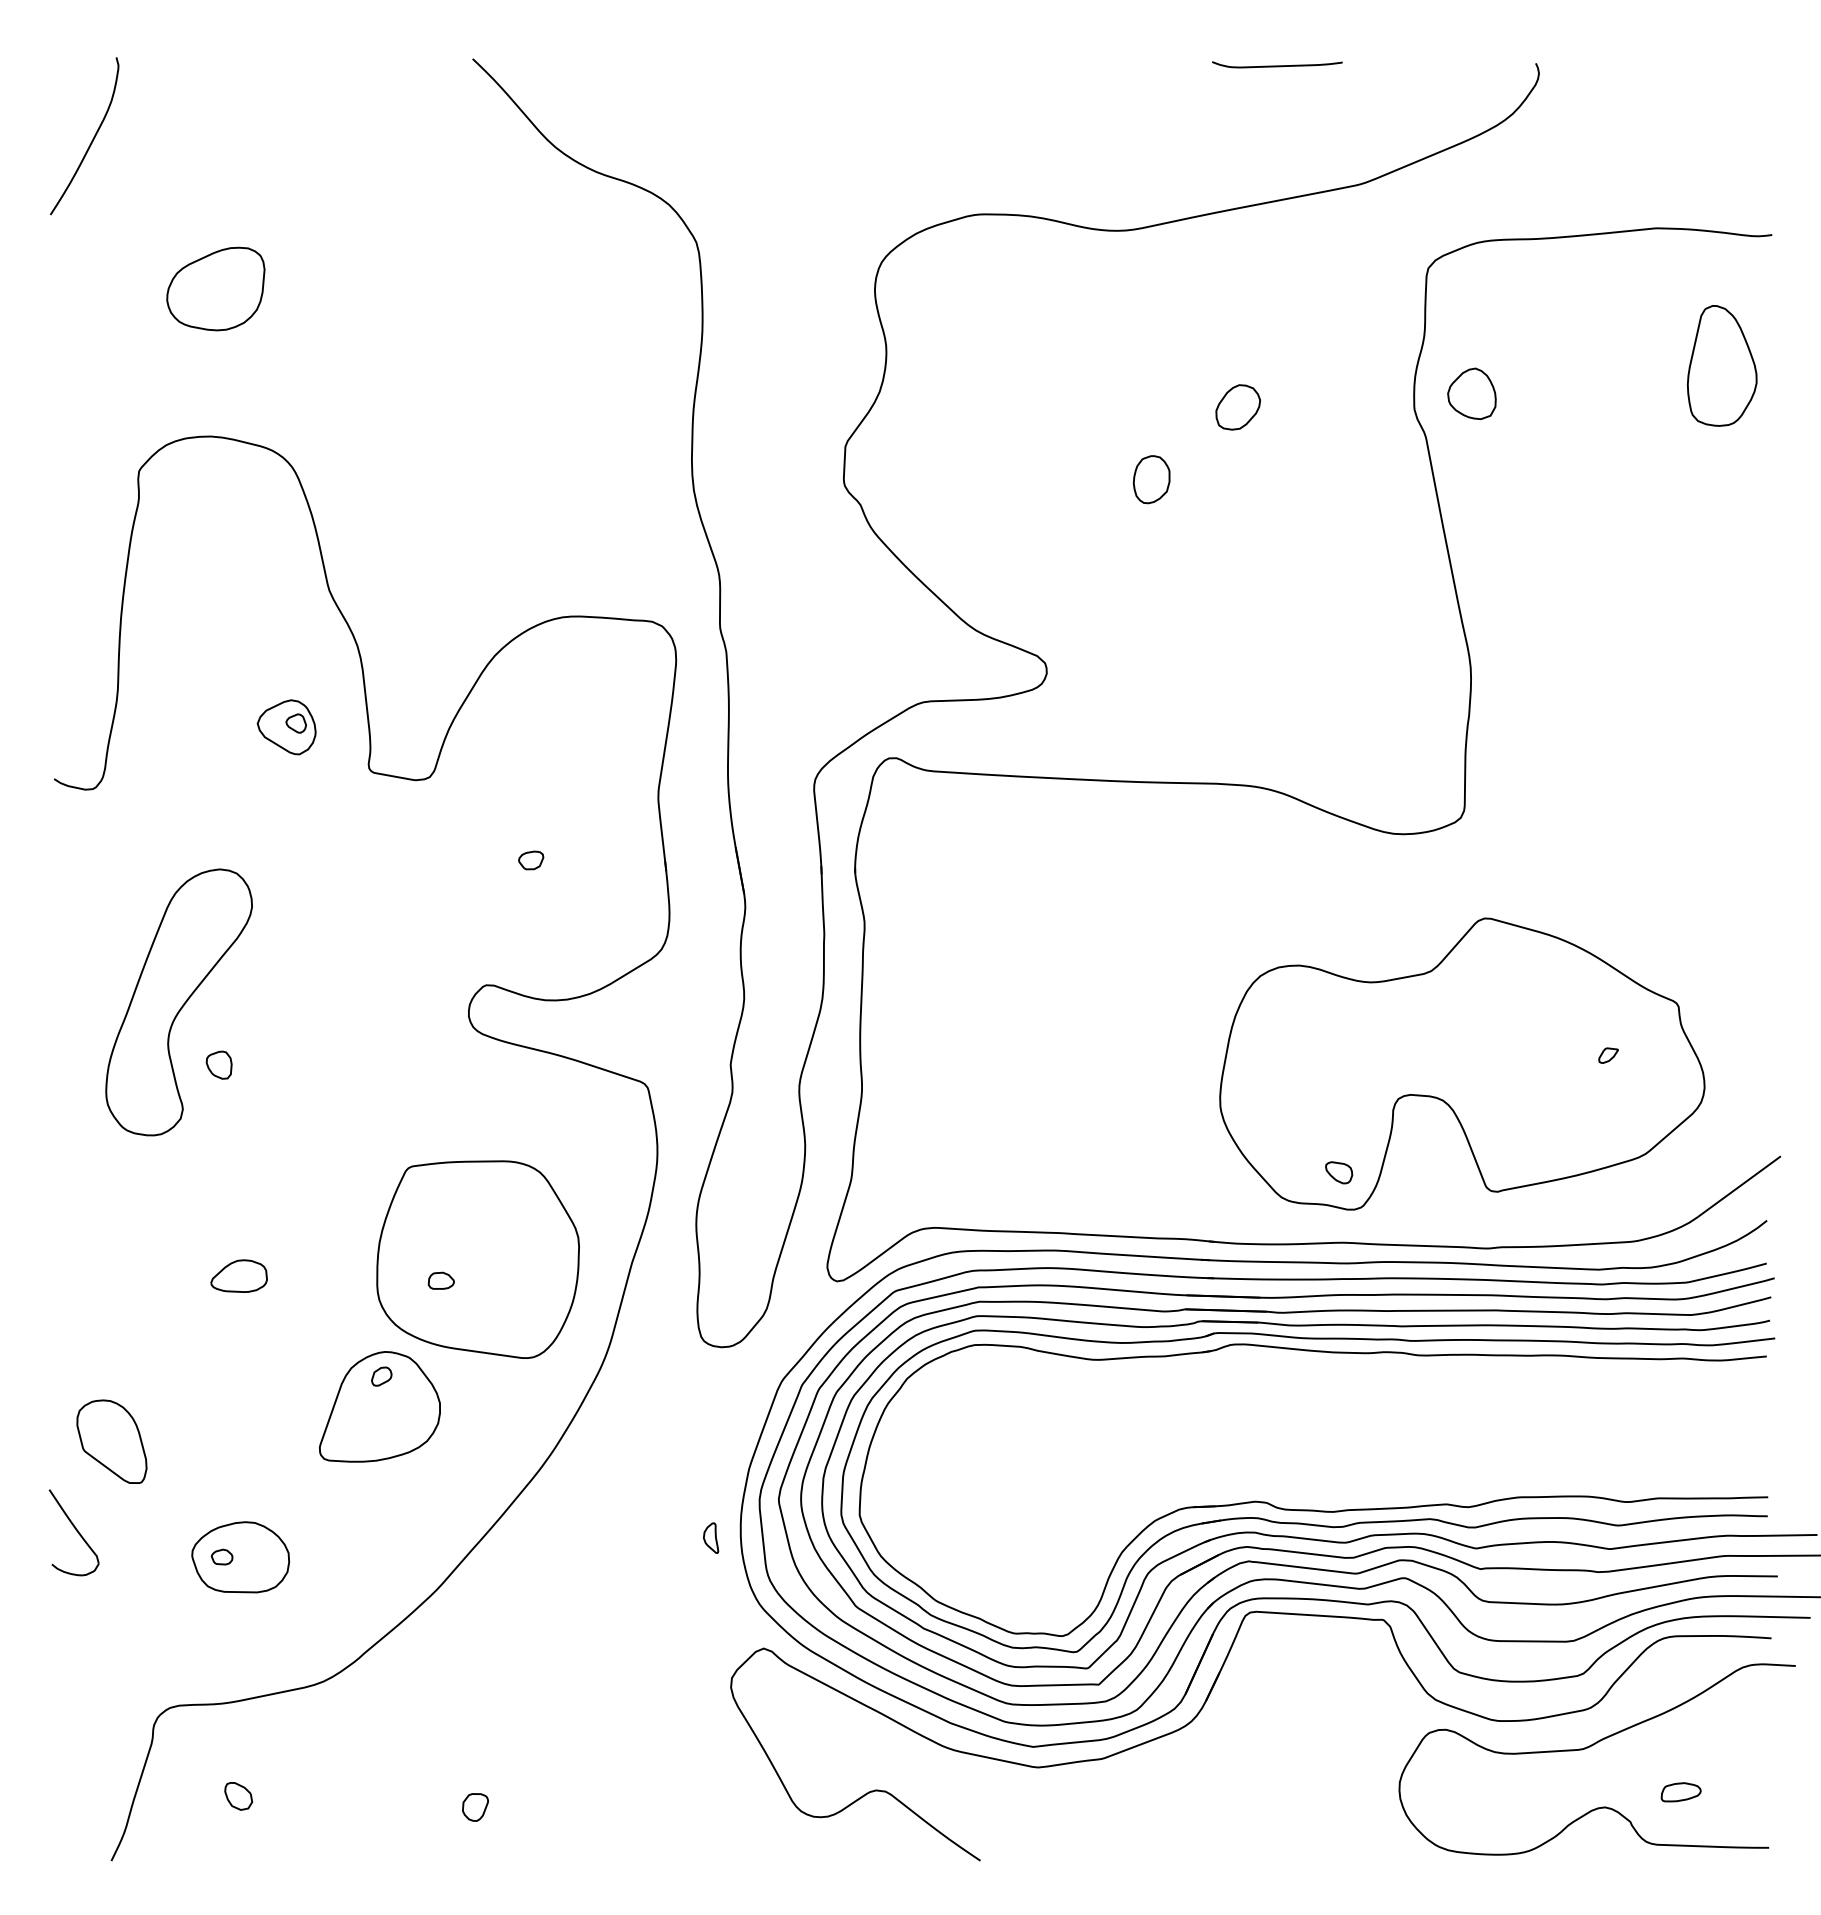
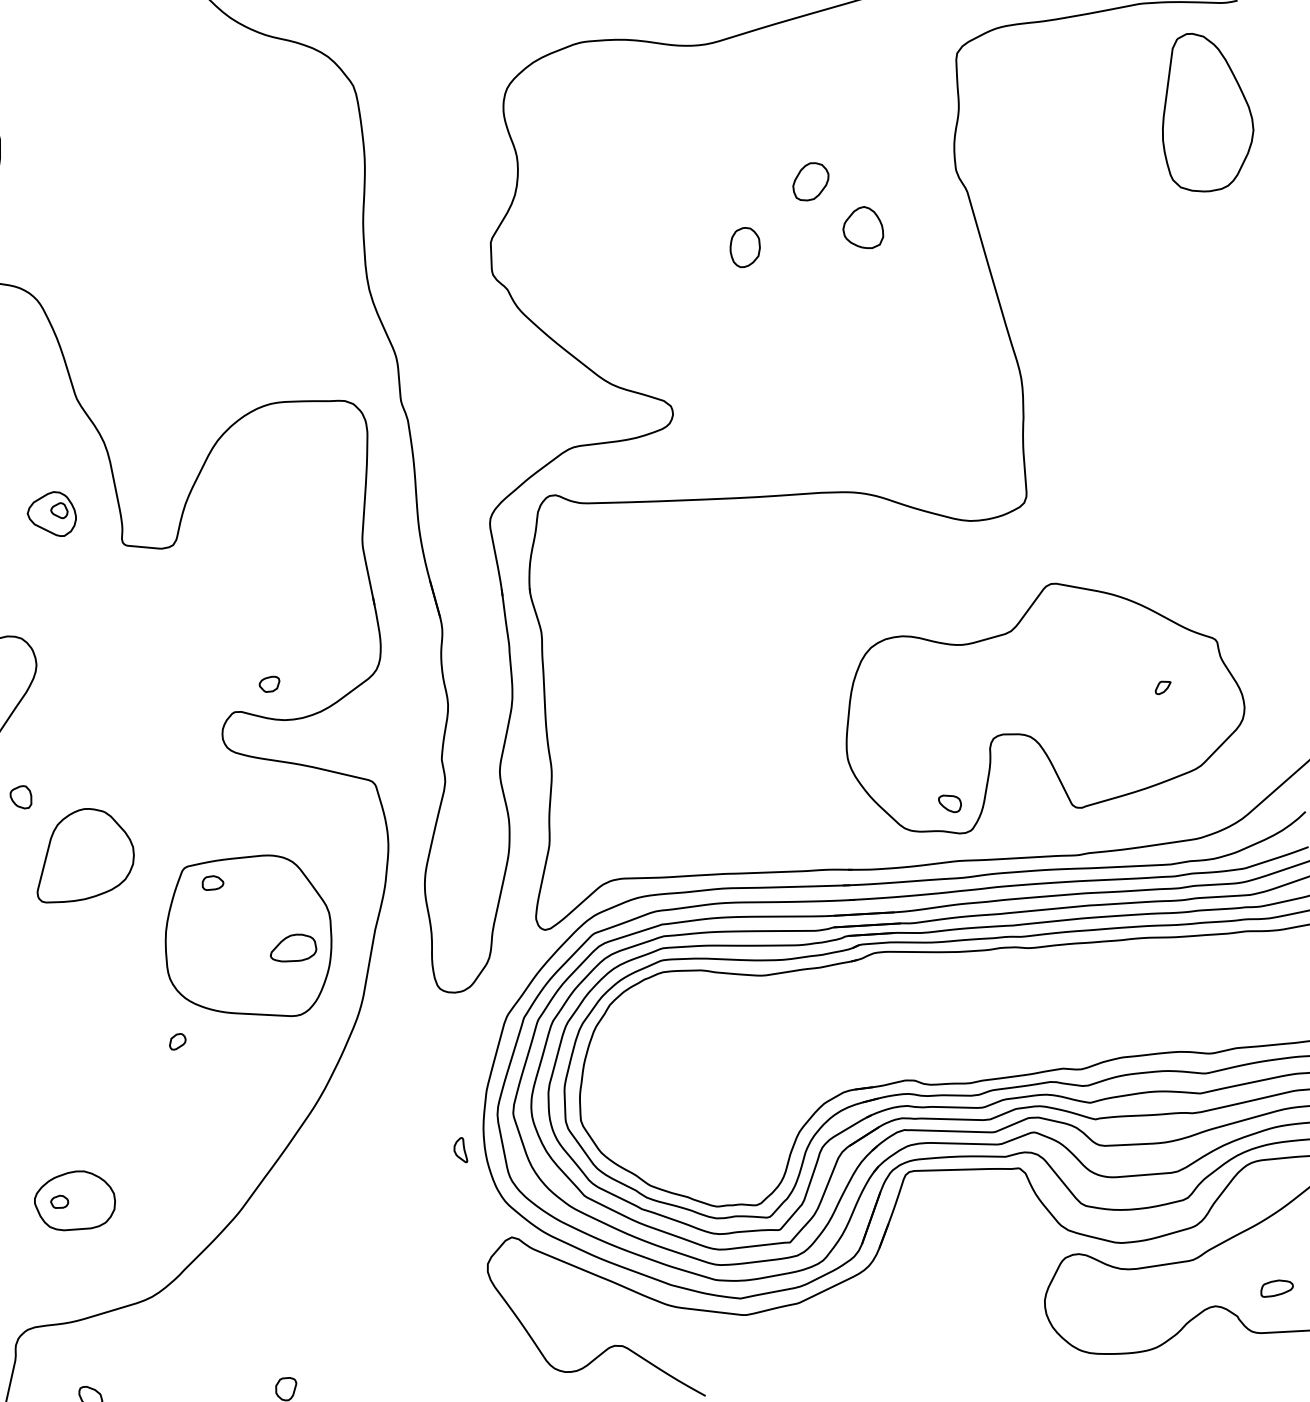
part: (1721, 365) -> (1205, 111), size x1.6
part: (1471, 393) -> (862, 227), moved
part: (531, 860) -> (269, 684), moved
part: (238, 1275) -> (292, 947), moved
part: (440, 1280) -> (212, 882), moved
part: (379, 1406) -> (83, 854), moved

